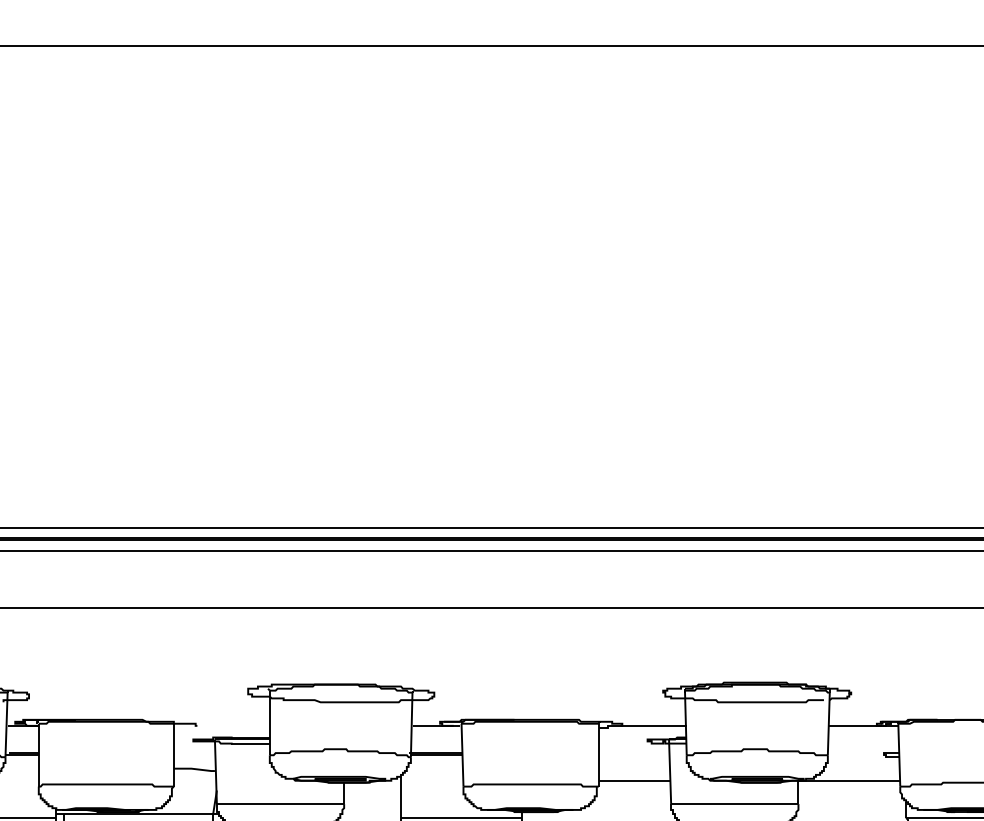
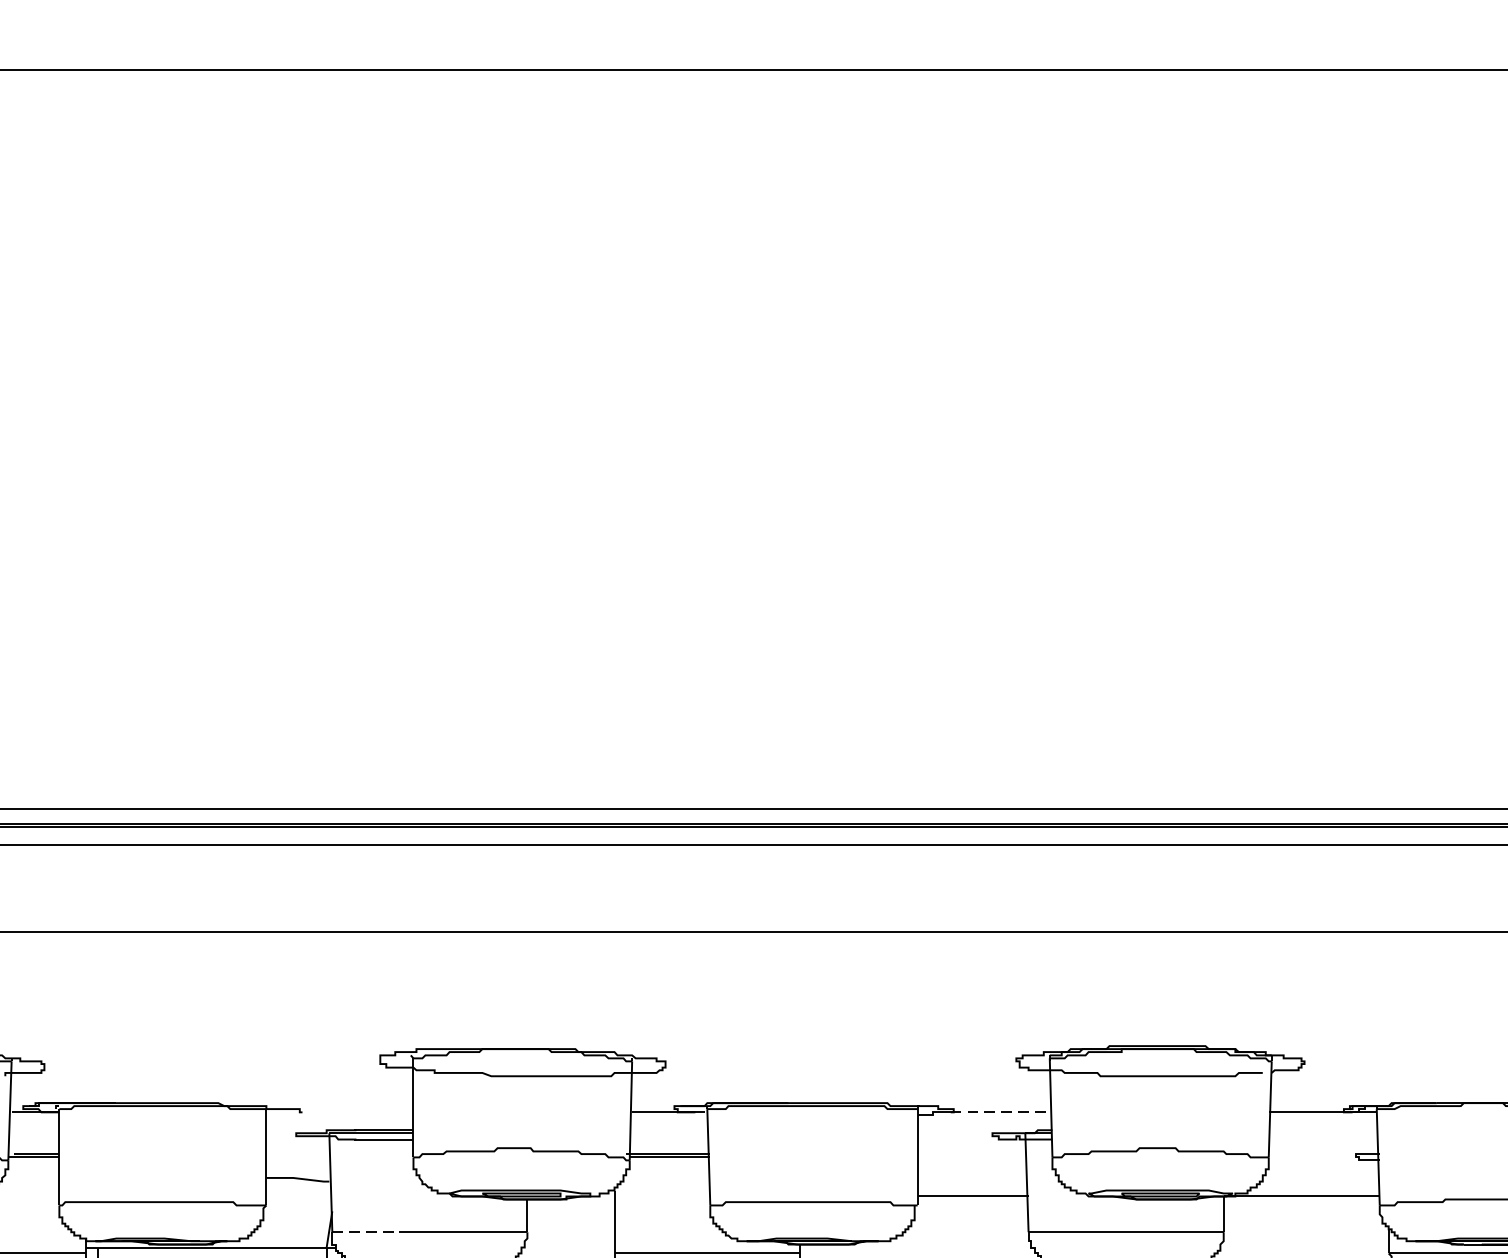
line: (654, 725) -> (1003, 1111), solid -> dashed
line: (238, 804) -> (365, 1232), solid -> dashed

